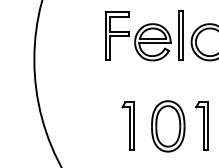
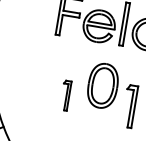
part: (127, 125) -> (65, 94), size x0.7
part: (168, 126) -> (103, 86), moved

